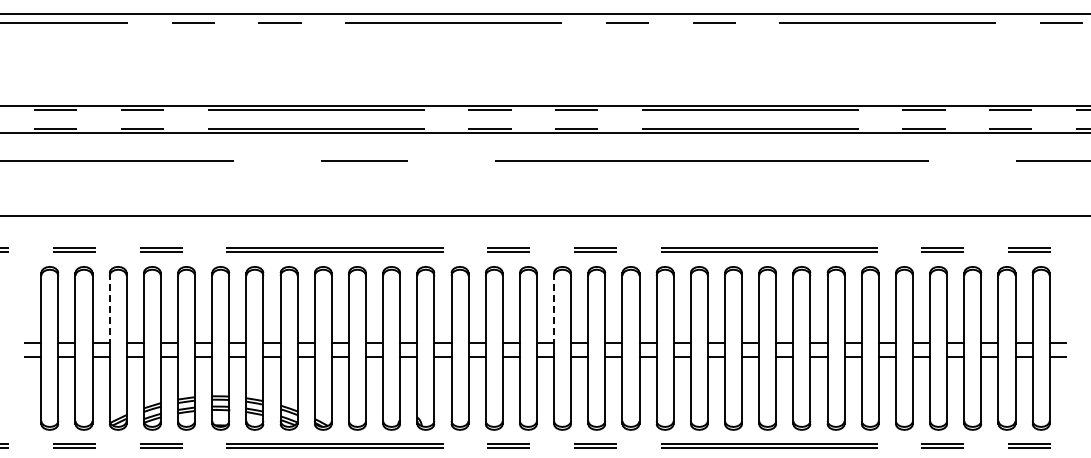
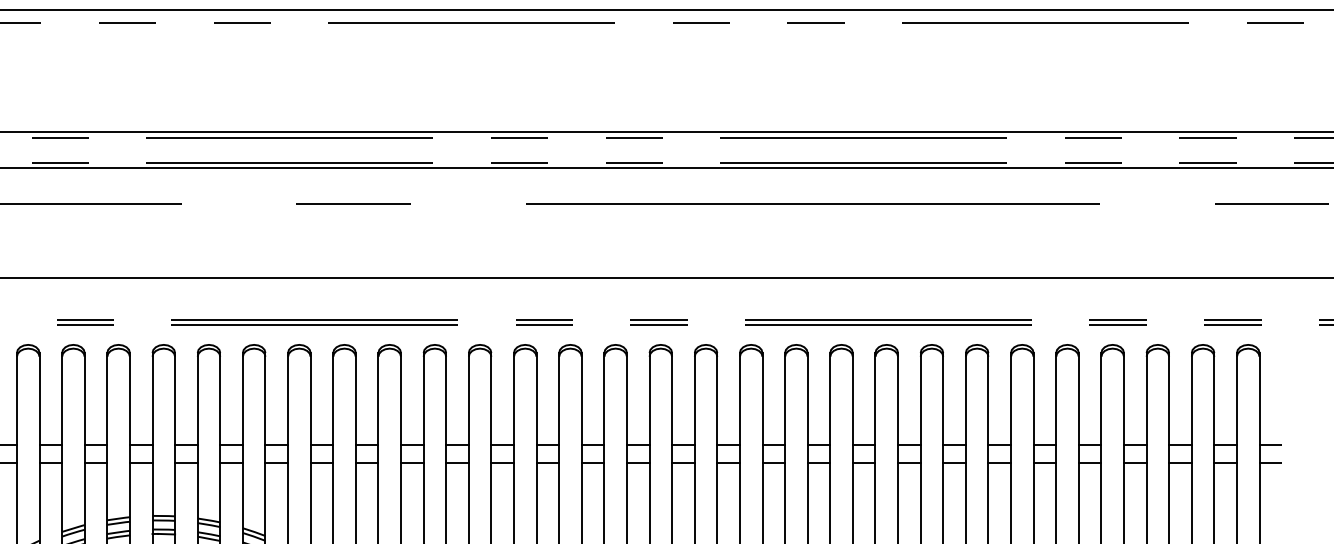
line: (109, 307) -> (16, 398), dashed -> solid
line: (554, 307) -> (604, 398), dashed -> solid

